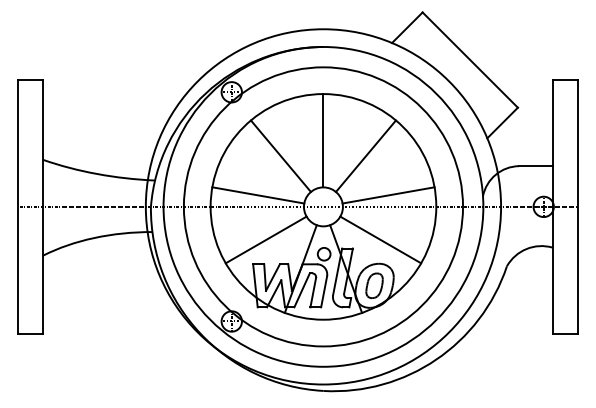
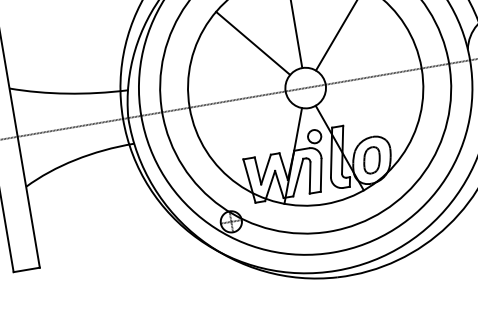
line: (258, 195) -> (236, 87), removed
line: (388, 195) -> (370, 65), removed
line: (265, 239) -> (251, 131), removed
line: (380, 239) -> (370, 111), removed

